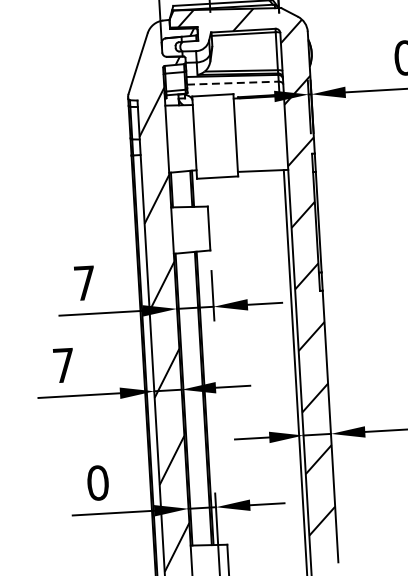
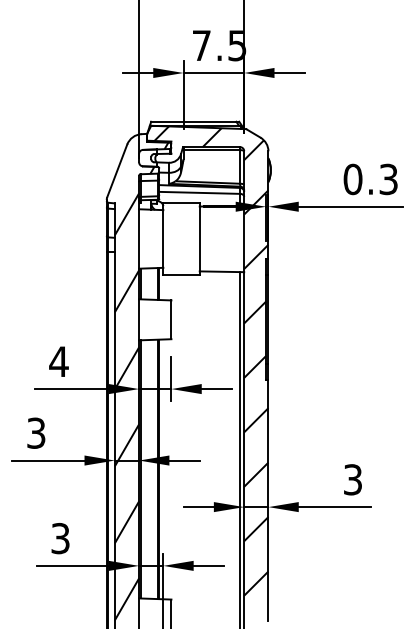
line: (232, 82) -> (199, 192), dashed -> solid
text: (84, 282) -> (58, 361), 7 -> 4
text: (63, 364) -> (36, 432), 7 -> 3
text: (97, 482) -> (60, 538), 0 -> 3

